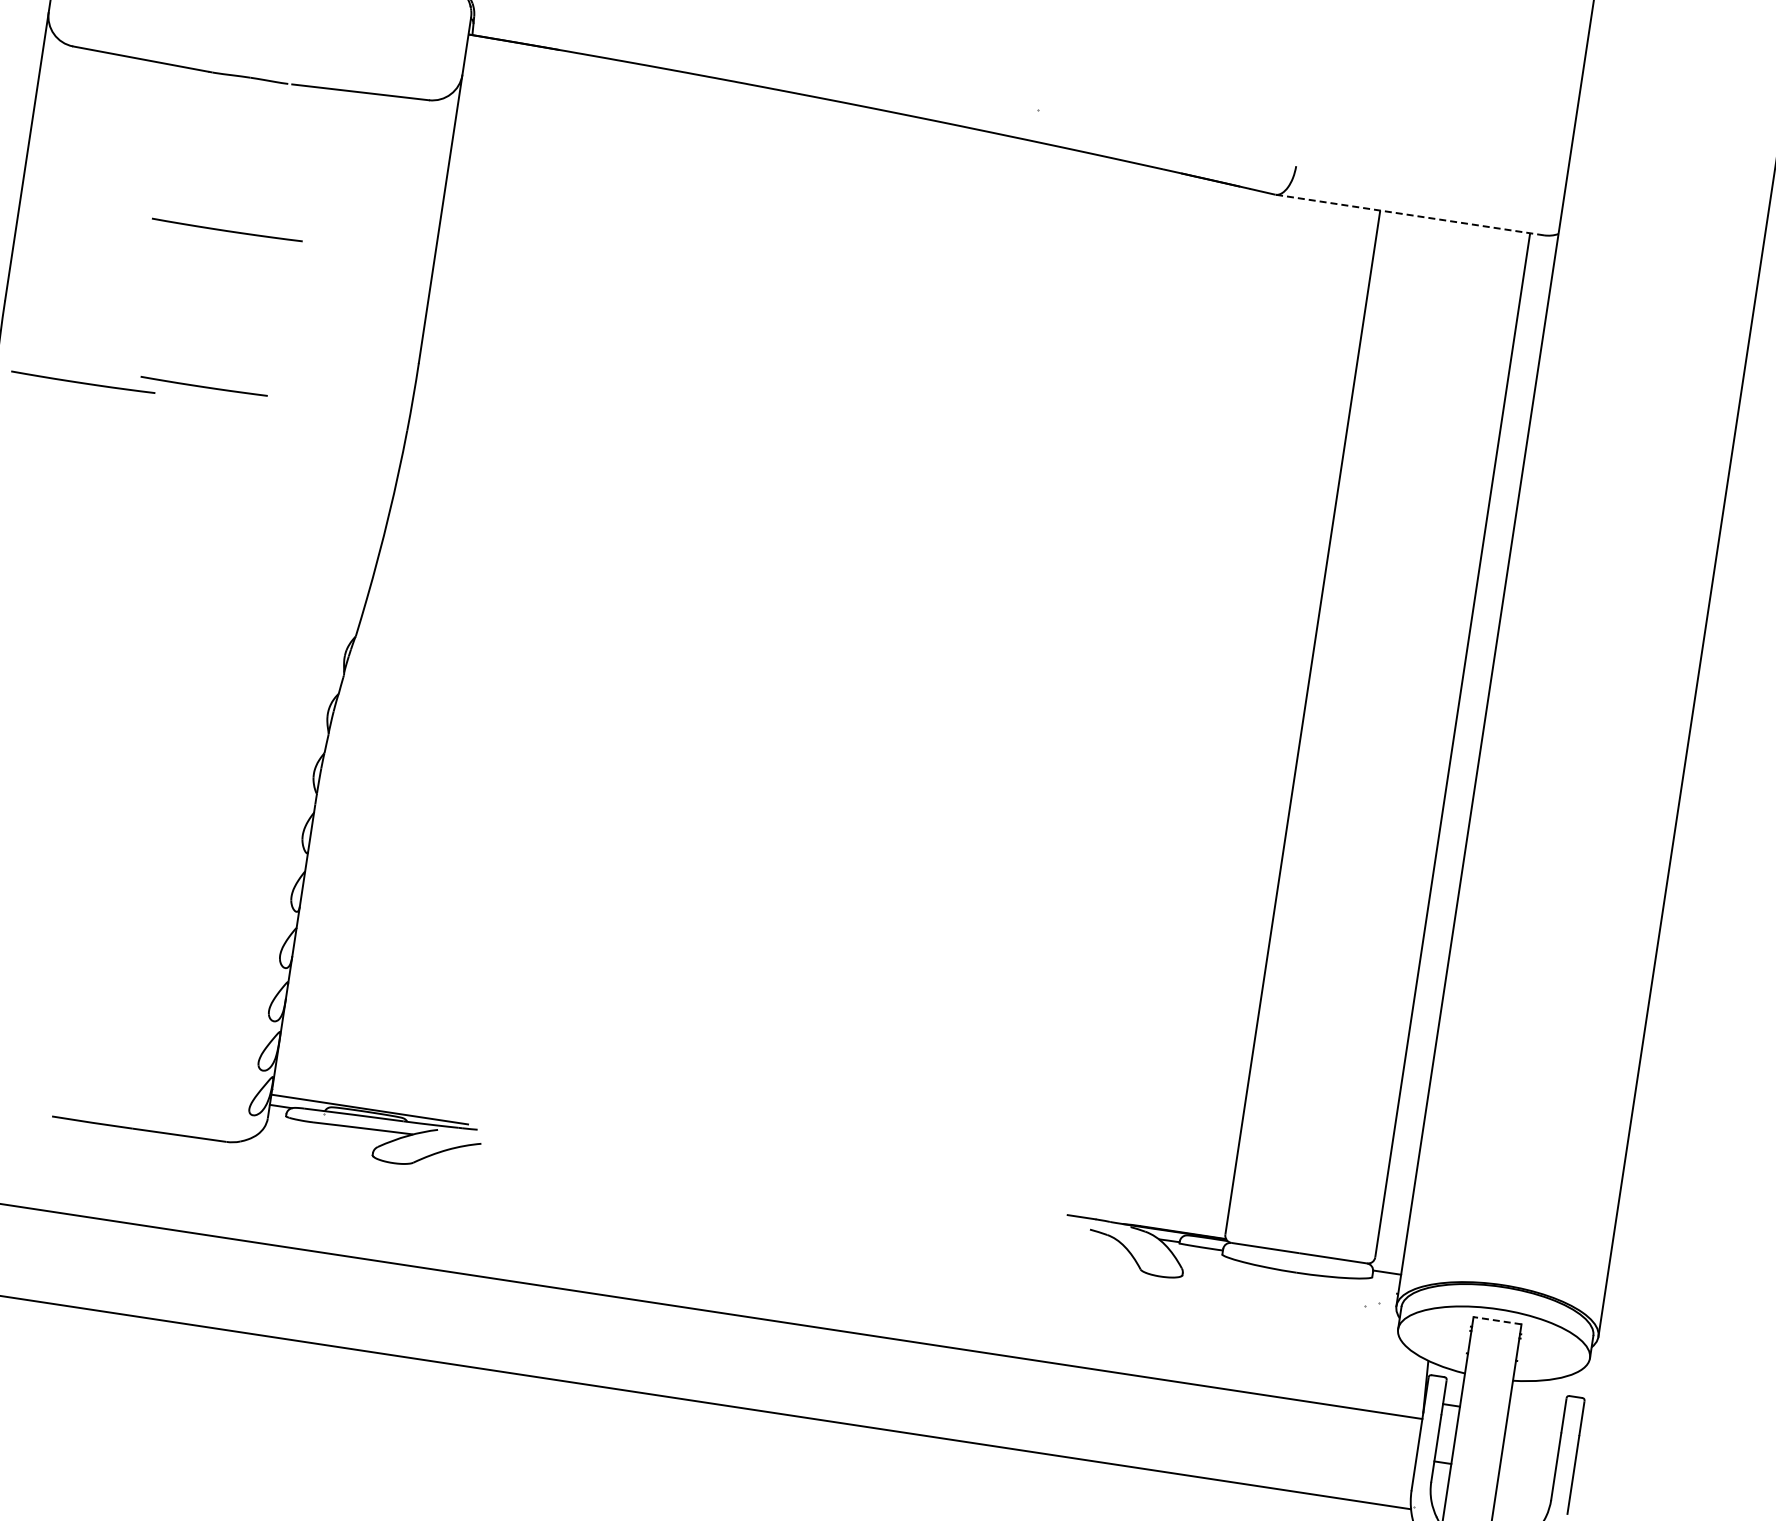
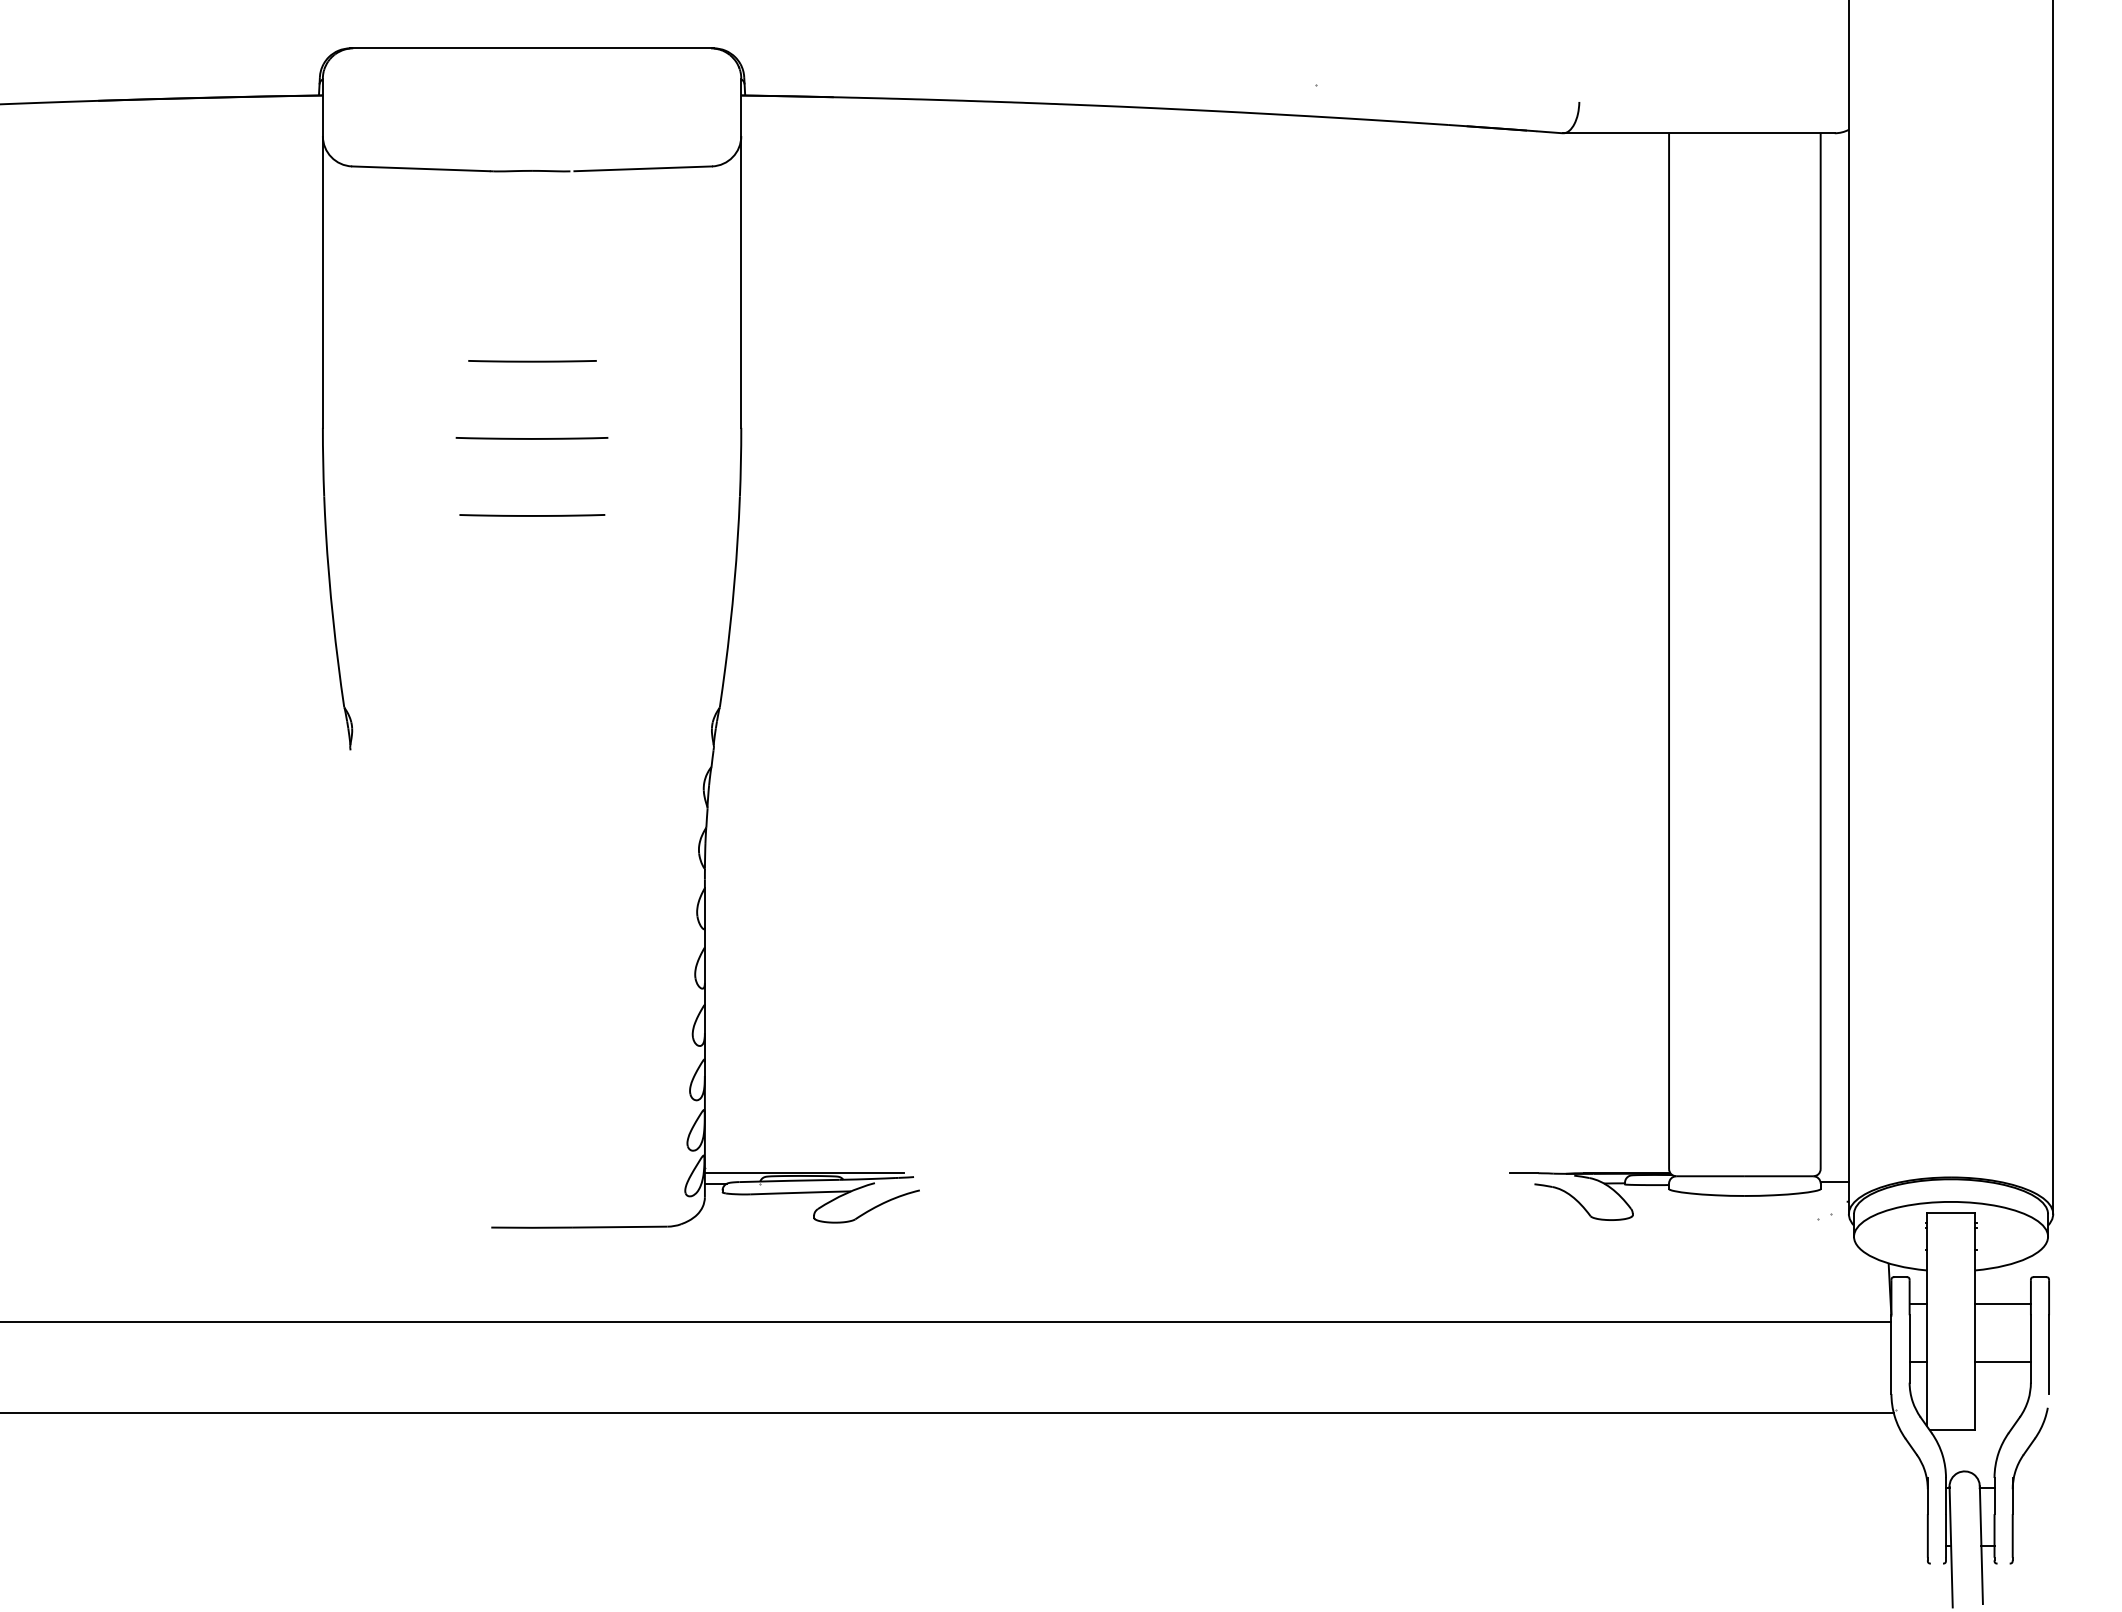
line: (1410, 215) -> (1699, 133), dashed -> solid
line: (226, 230) -> (531, 438), moved
line: (83, 382) -> (532, 515), moved
line: (204, 386) -> (532, 361), moved
line: (1496, 1320) -> (1950, 1213), dashed -> solid
line: (1534, 1417) -> (2002, 1303), added
line: (1526, 1474) -> (2002, 1361), added

